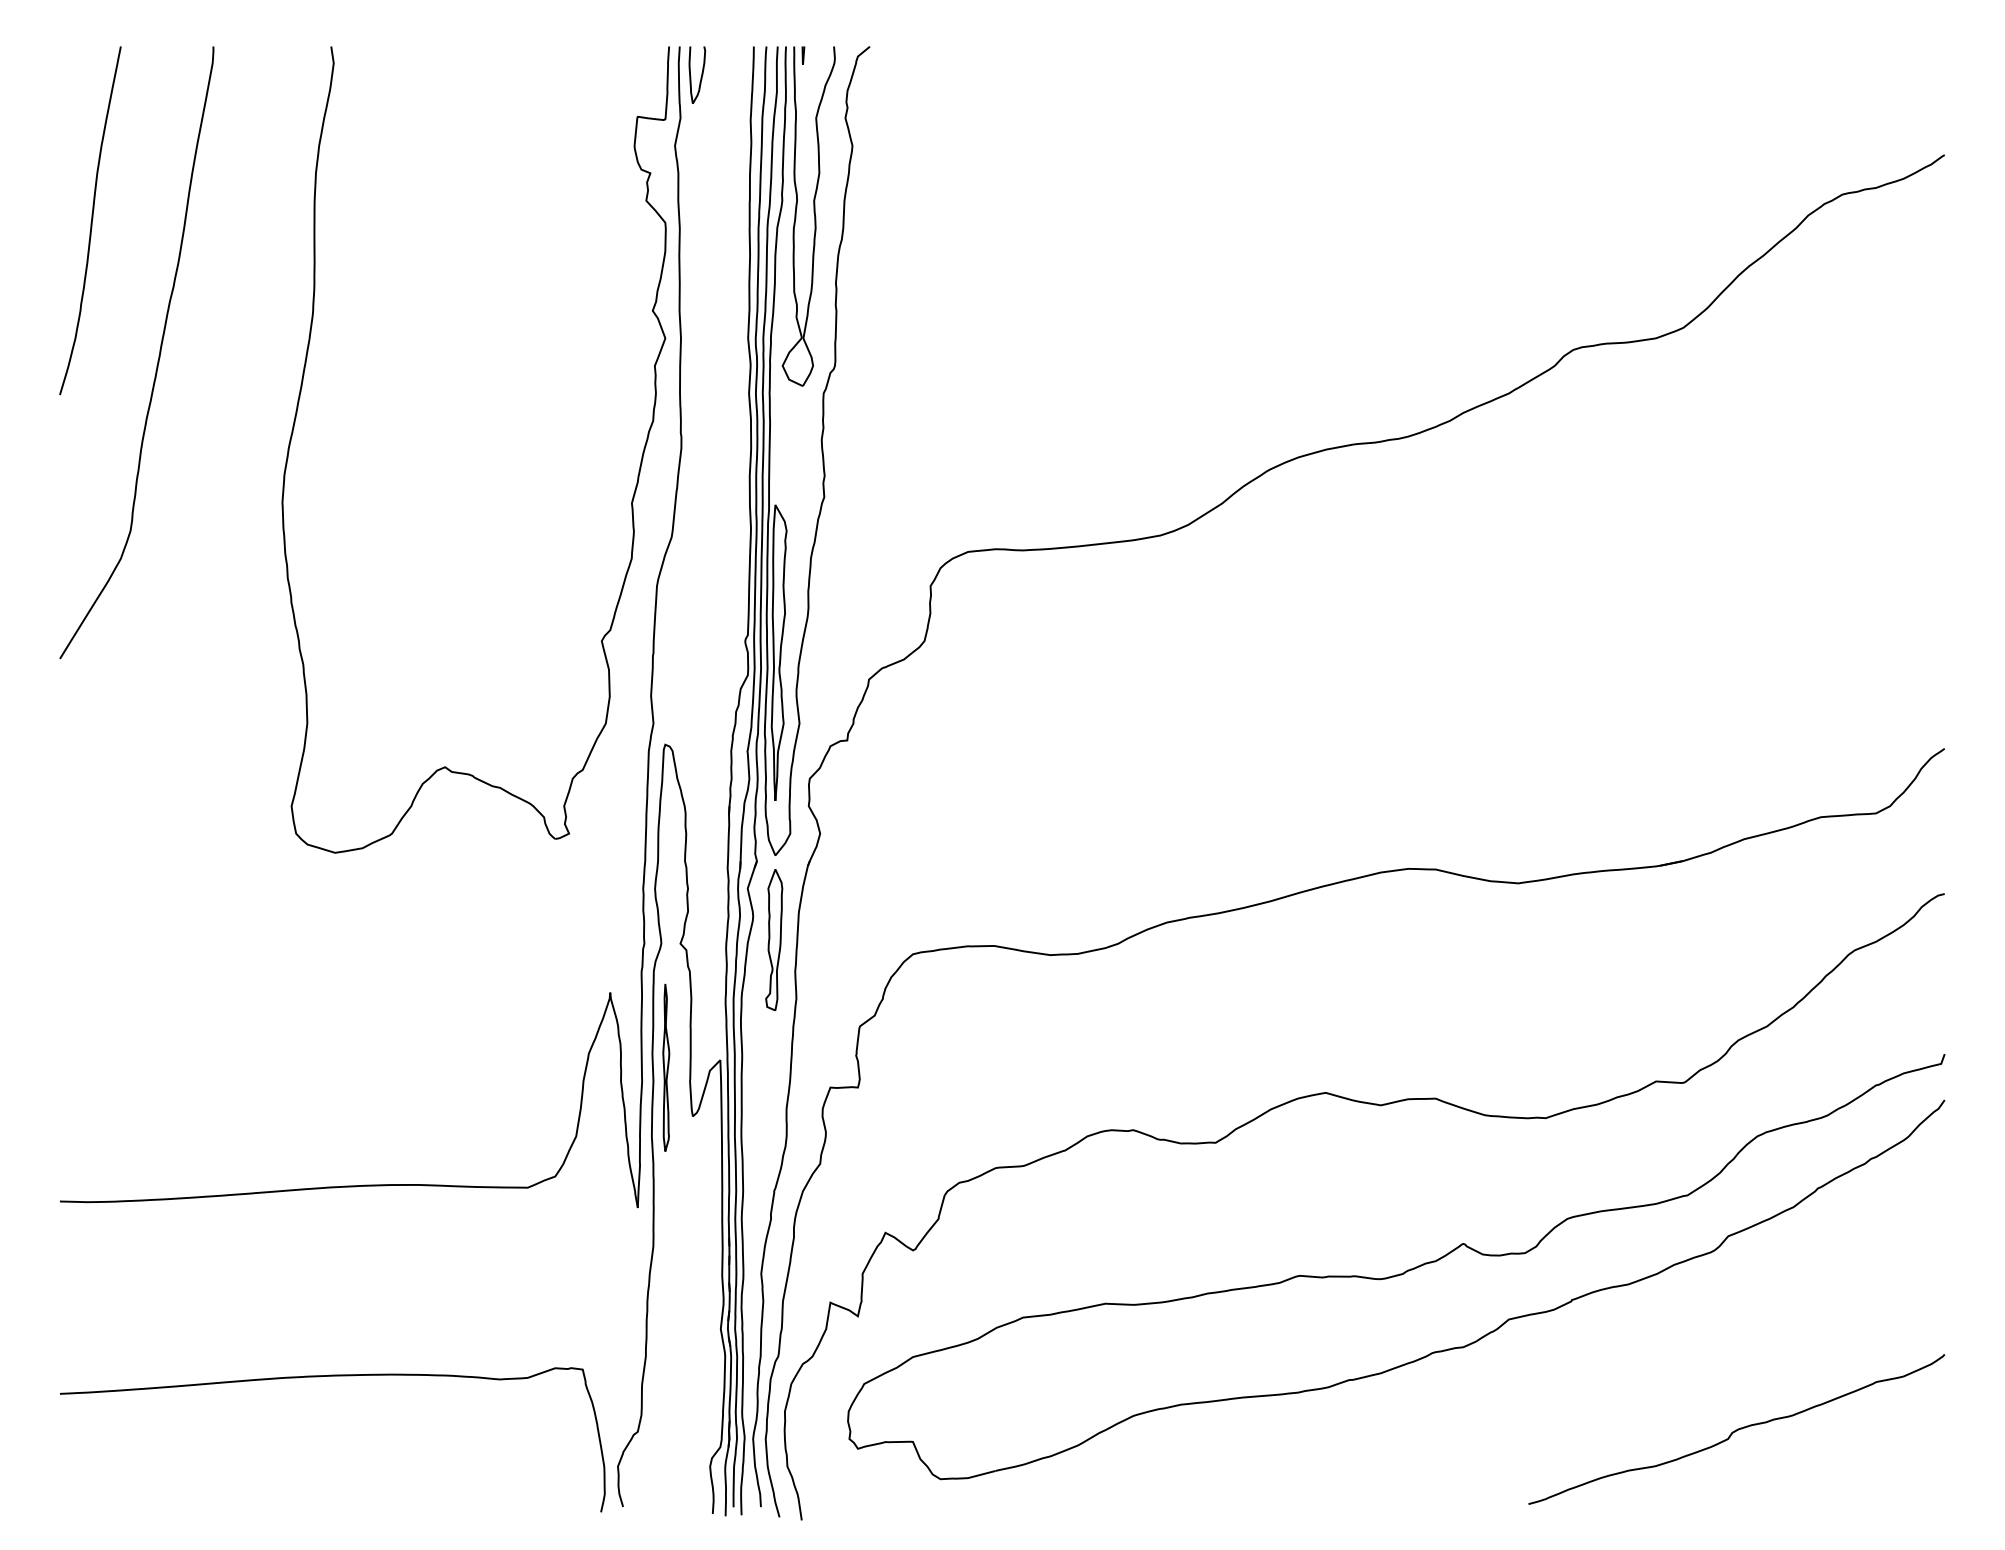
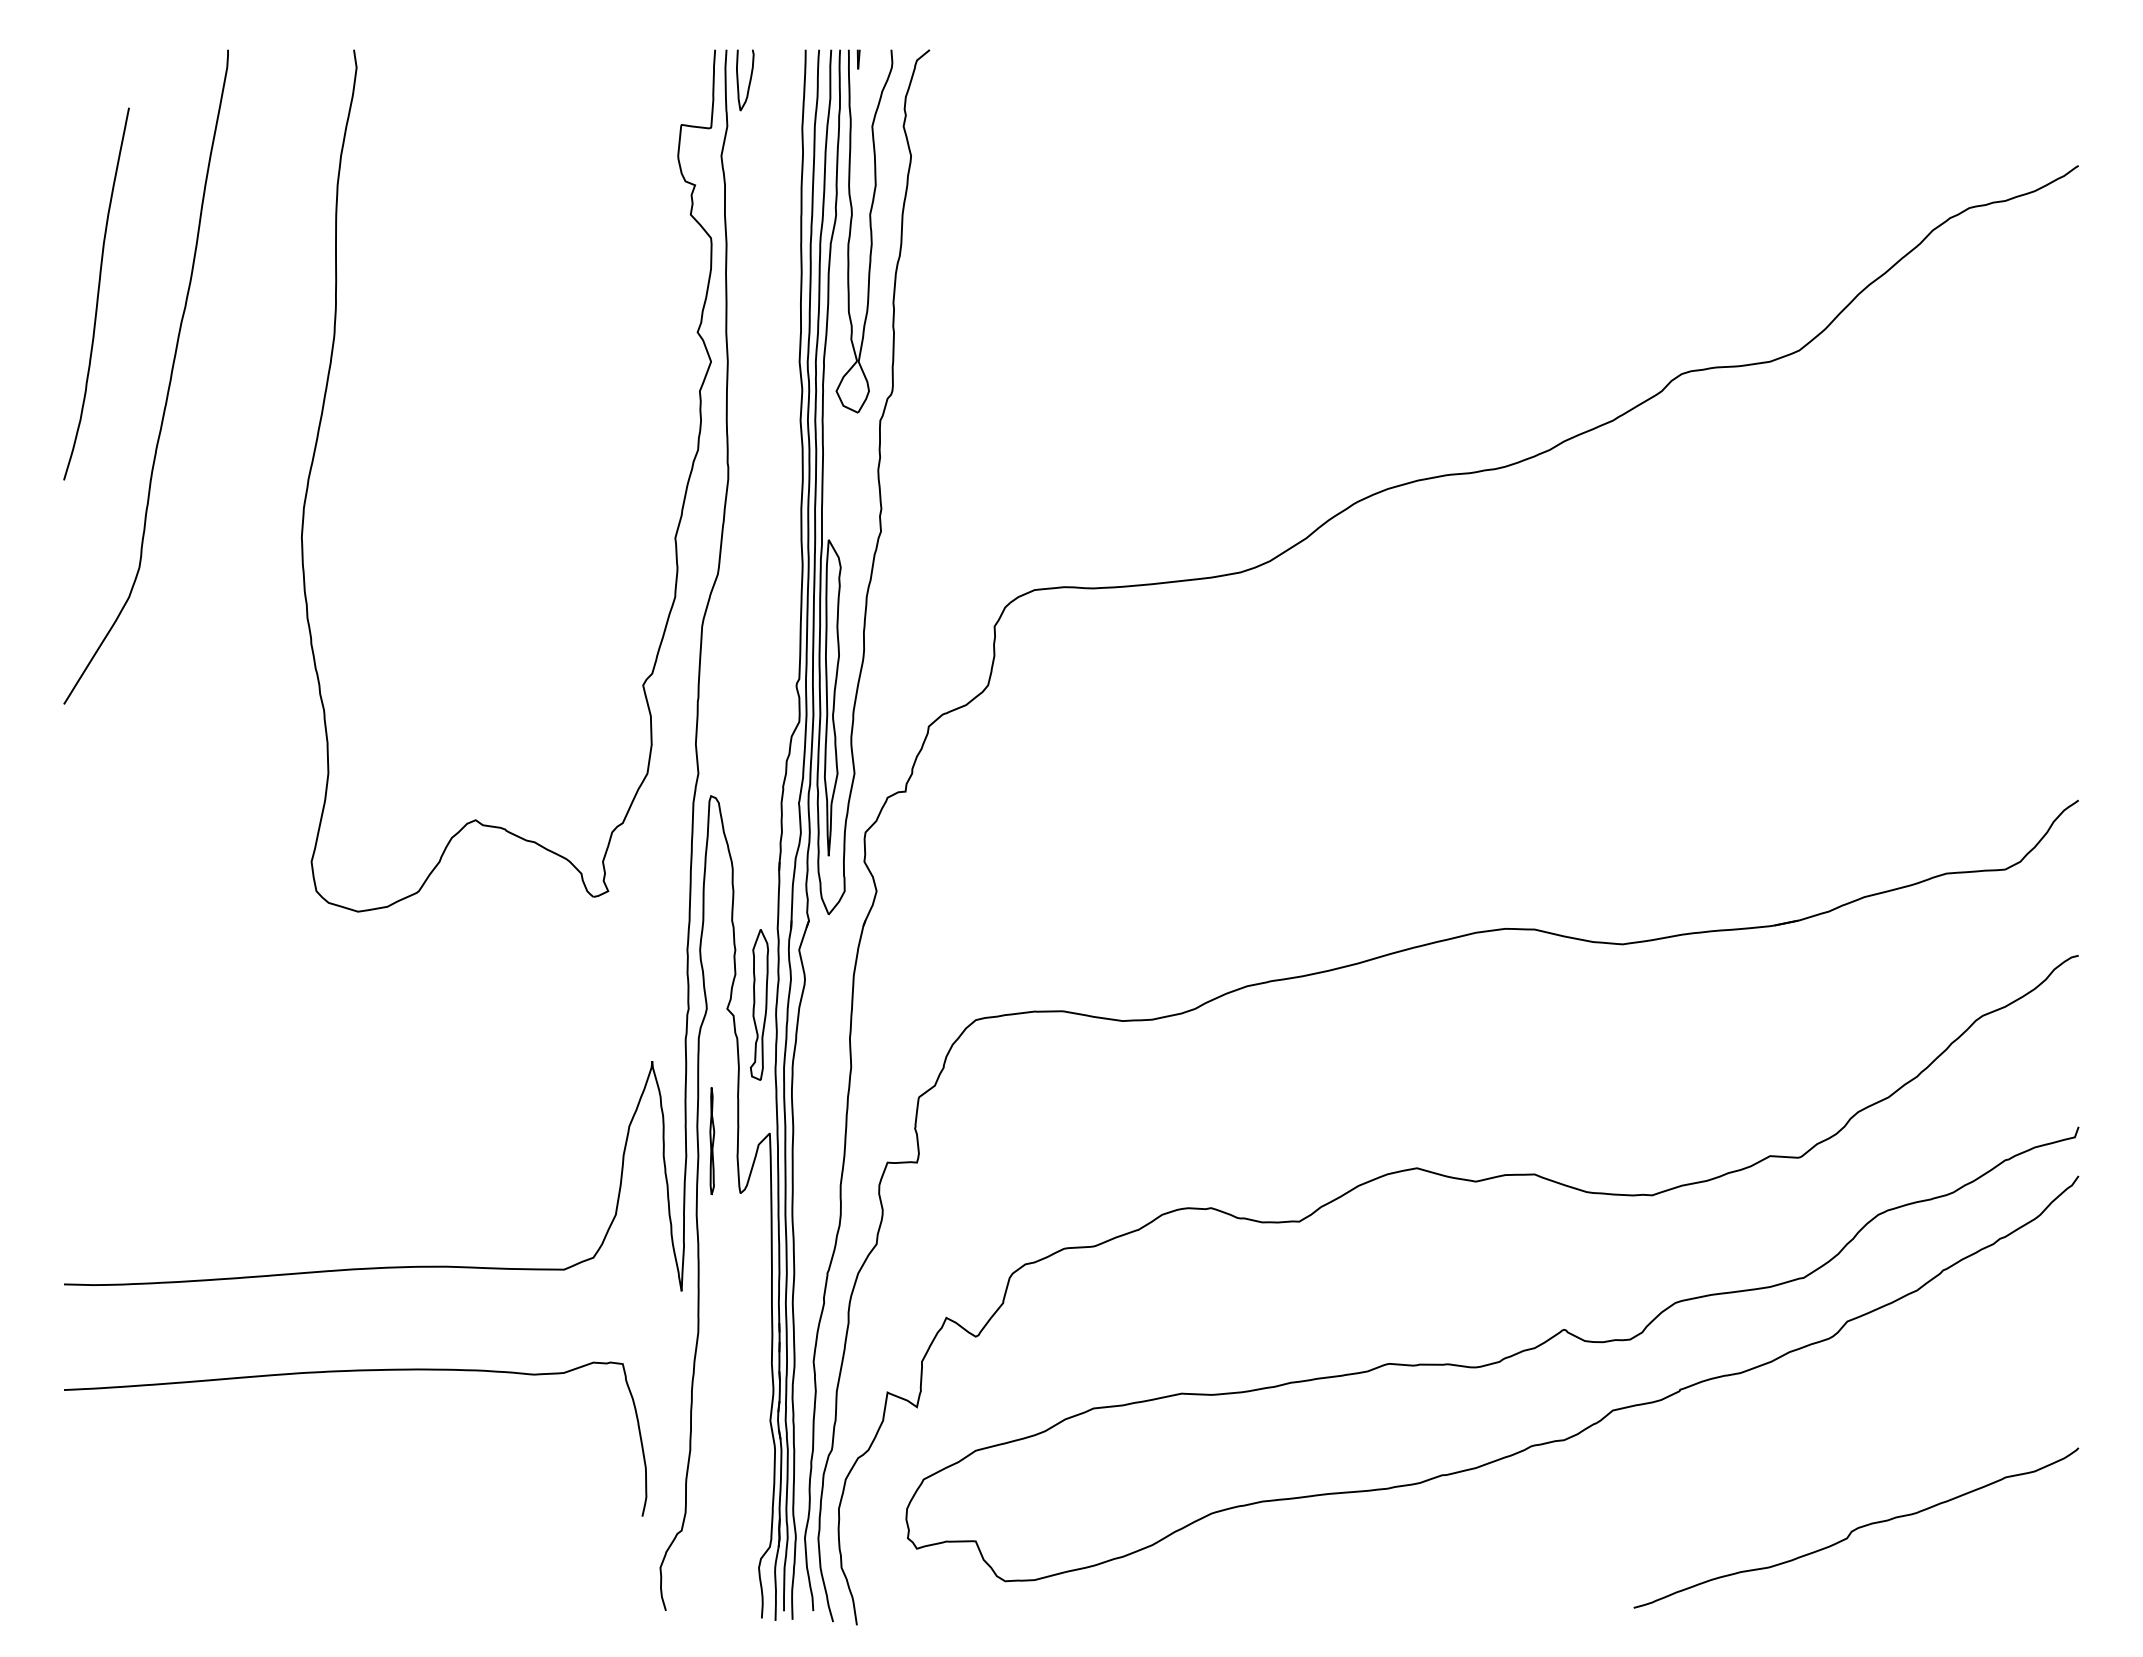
curve: (91, 220) -> (97, 293), moved
part: (774, 939) -> (759, 1004), moved
part: (666, 1066) -> (712, 1140), size x0.6
curve: (332, 1376) -> (355, 1371), moved

